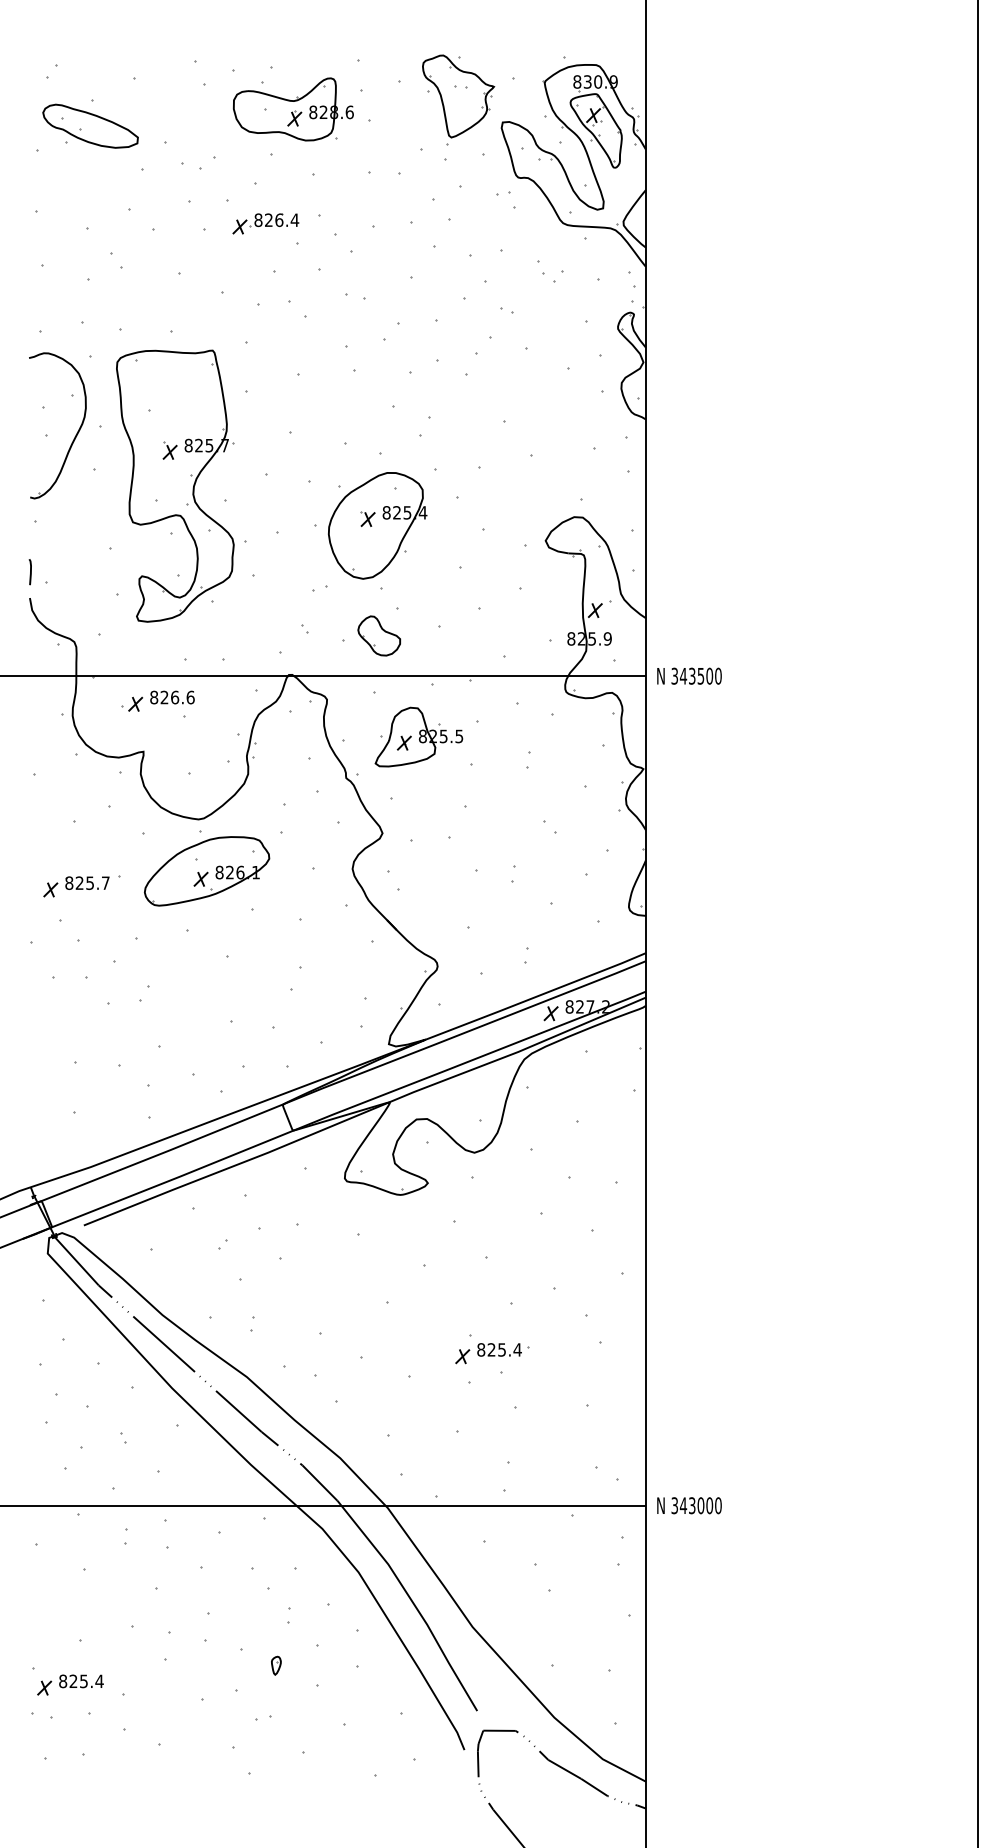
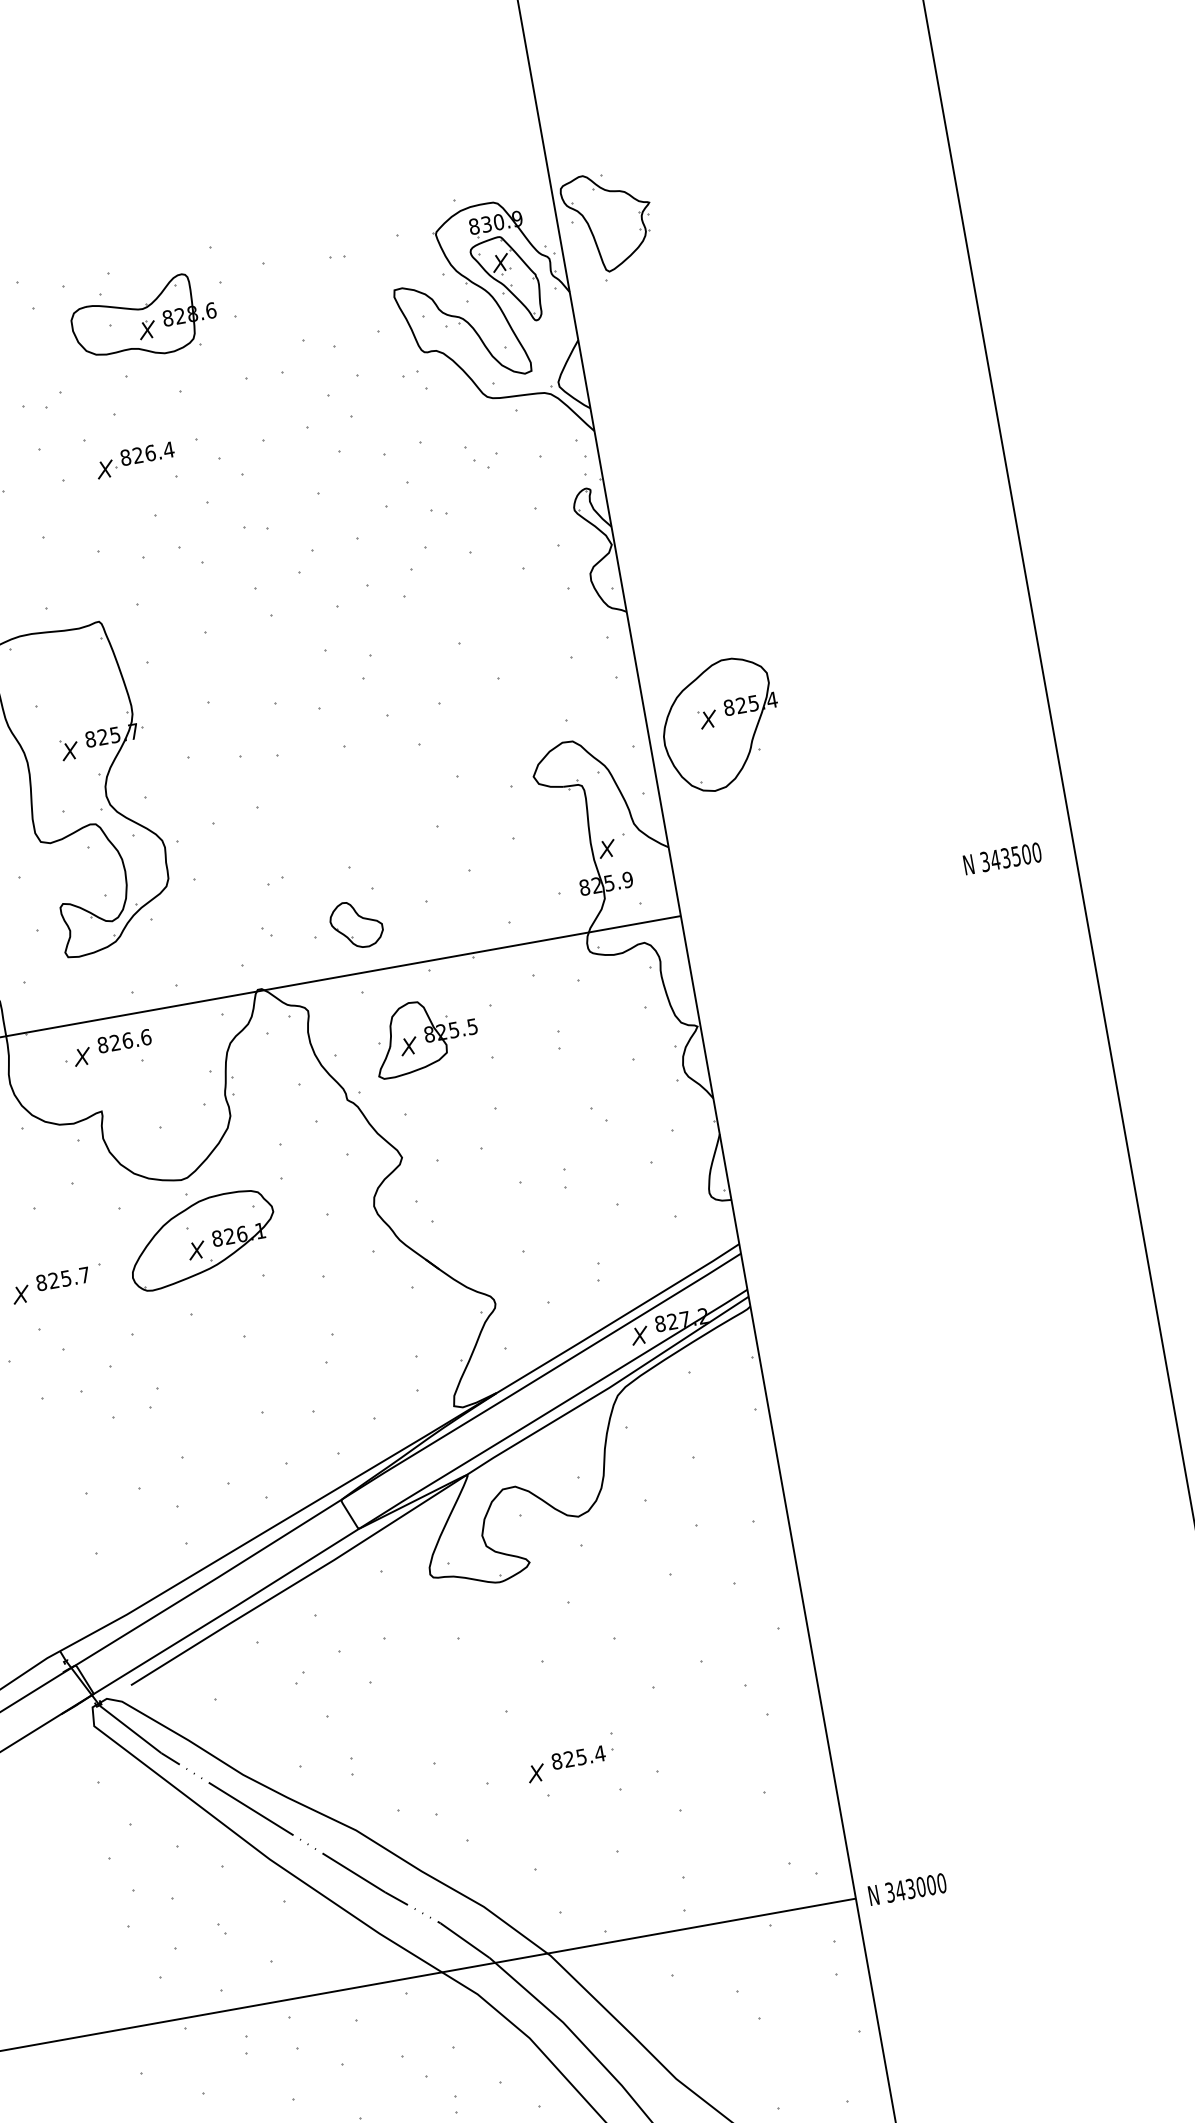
part: (458, 99) -> (609, 225), moved
part: (377, 525) -> (720, 724), moved
text: (689, 675) -> (1002, 857), moved
part: (492, 1353) -> (571, 1763), moved

